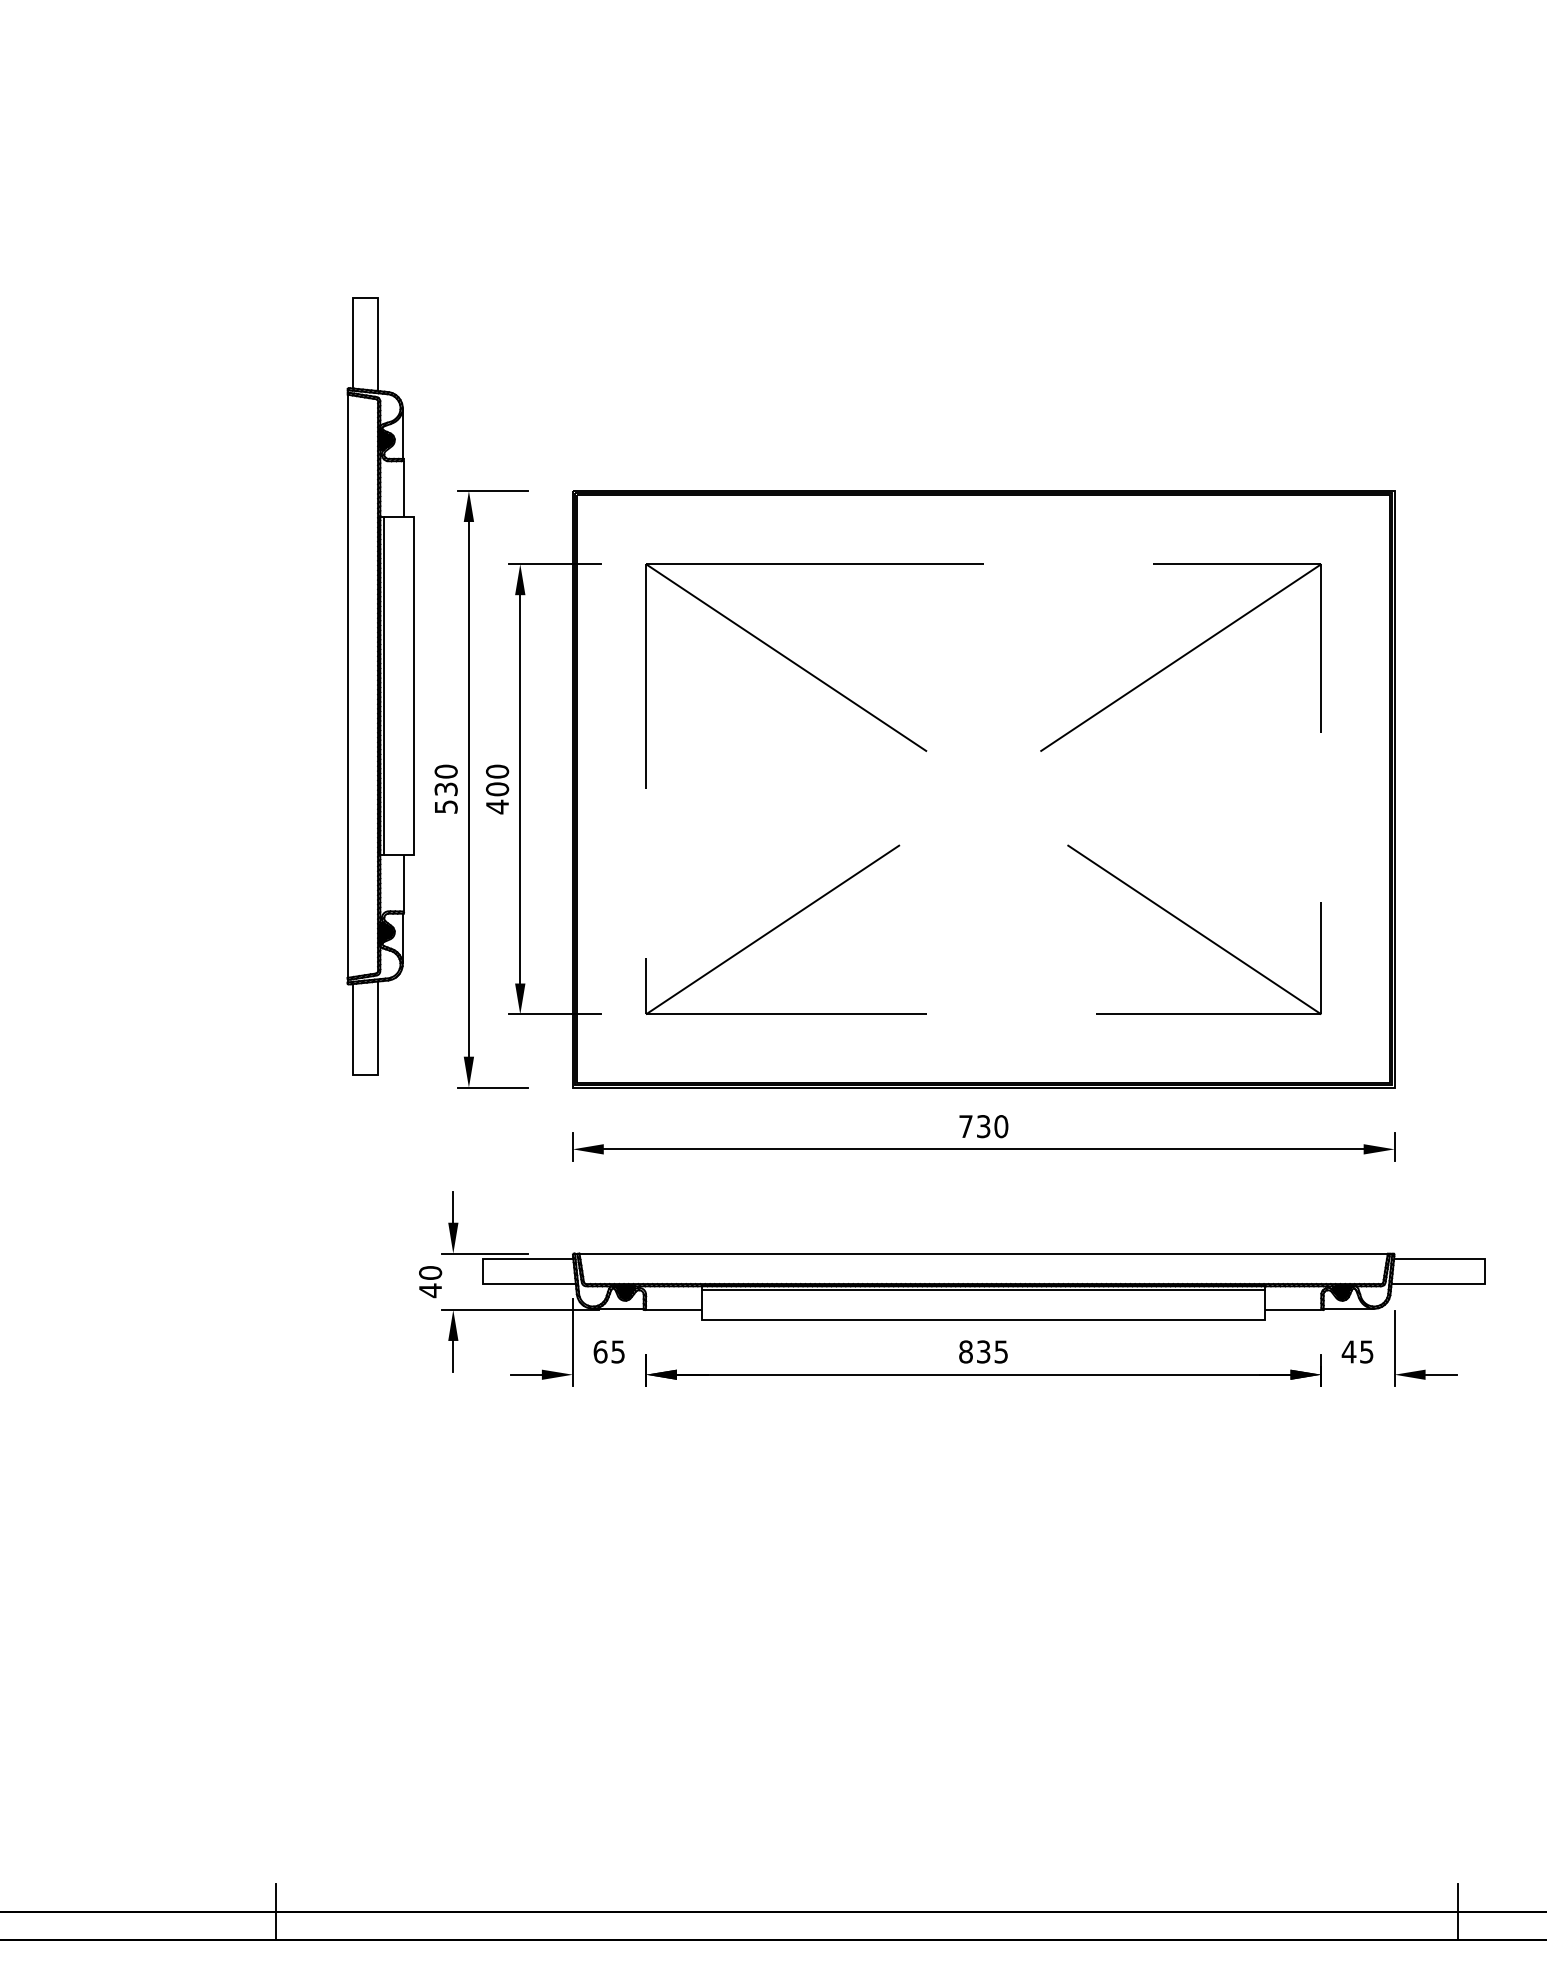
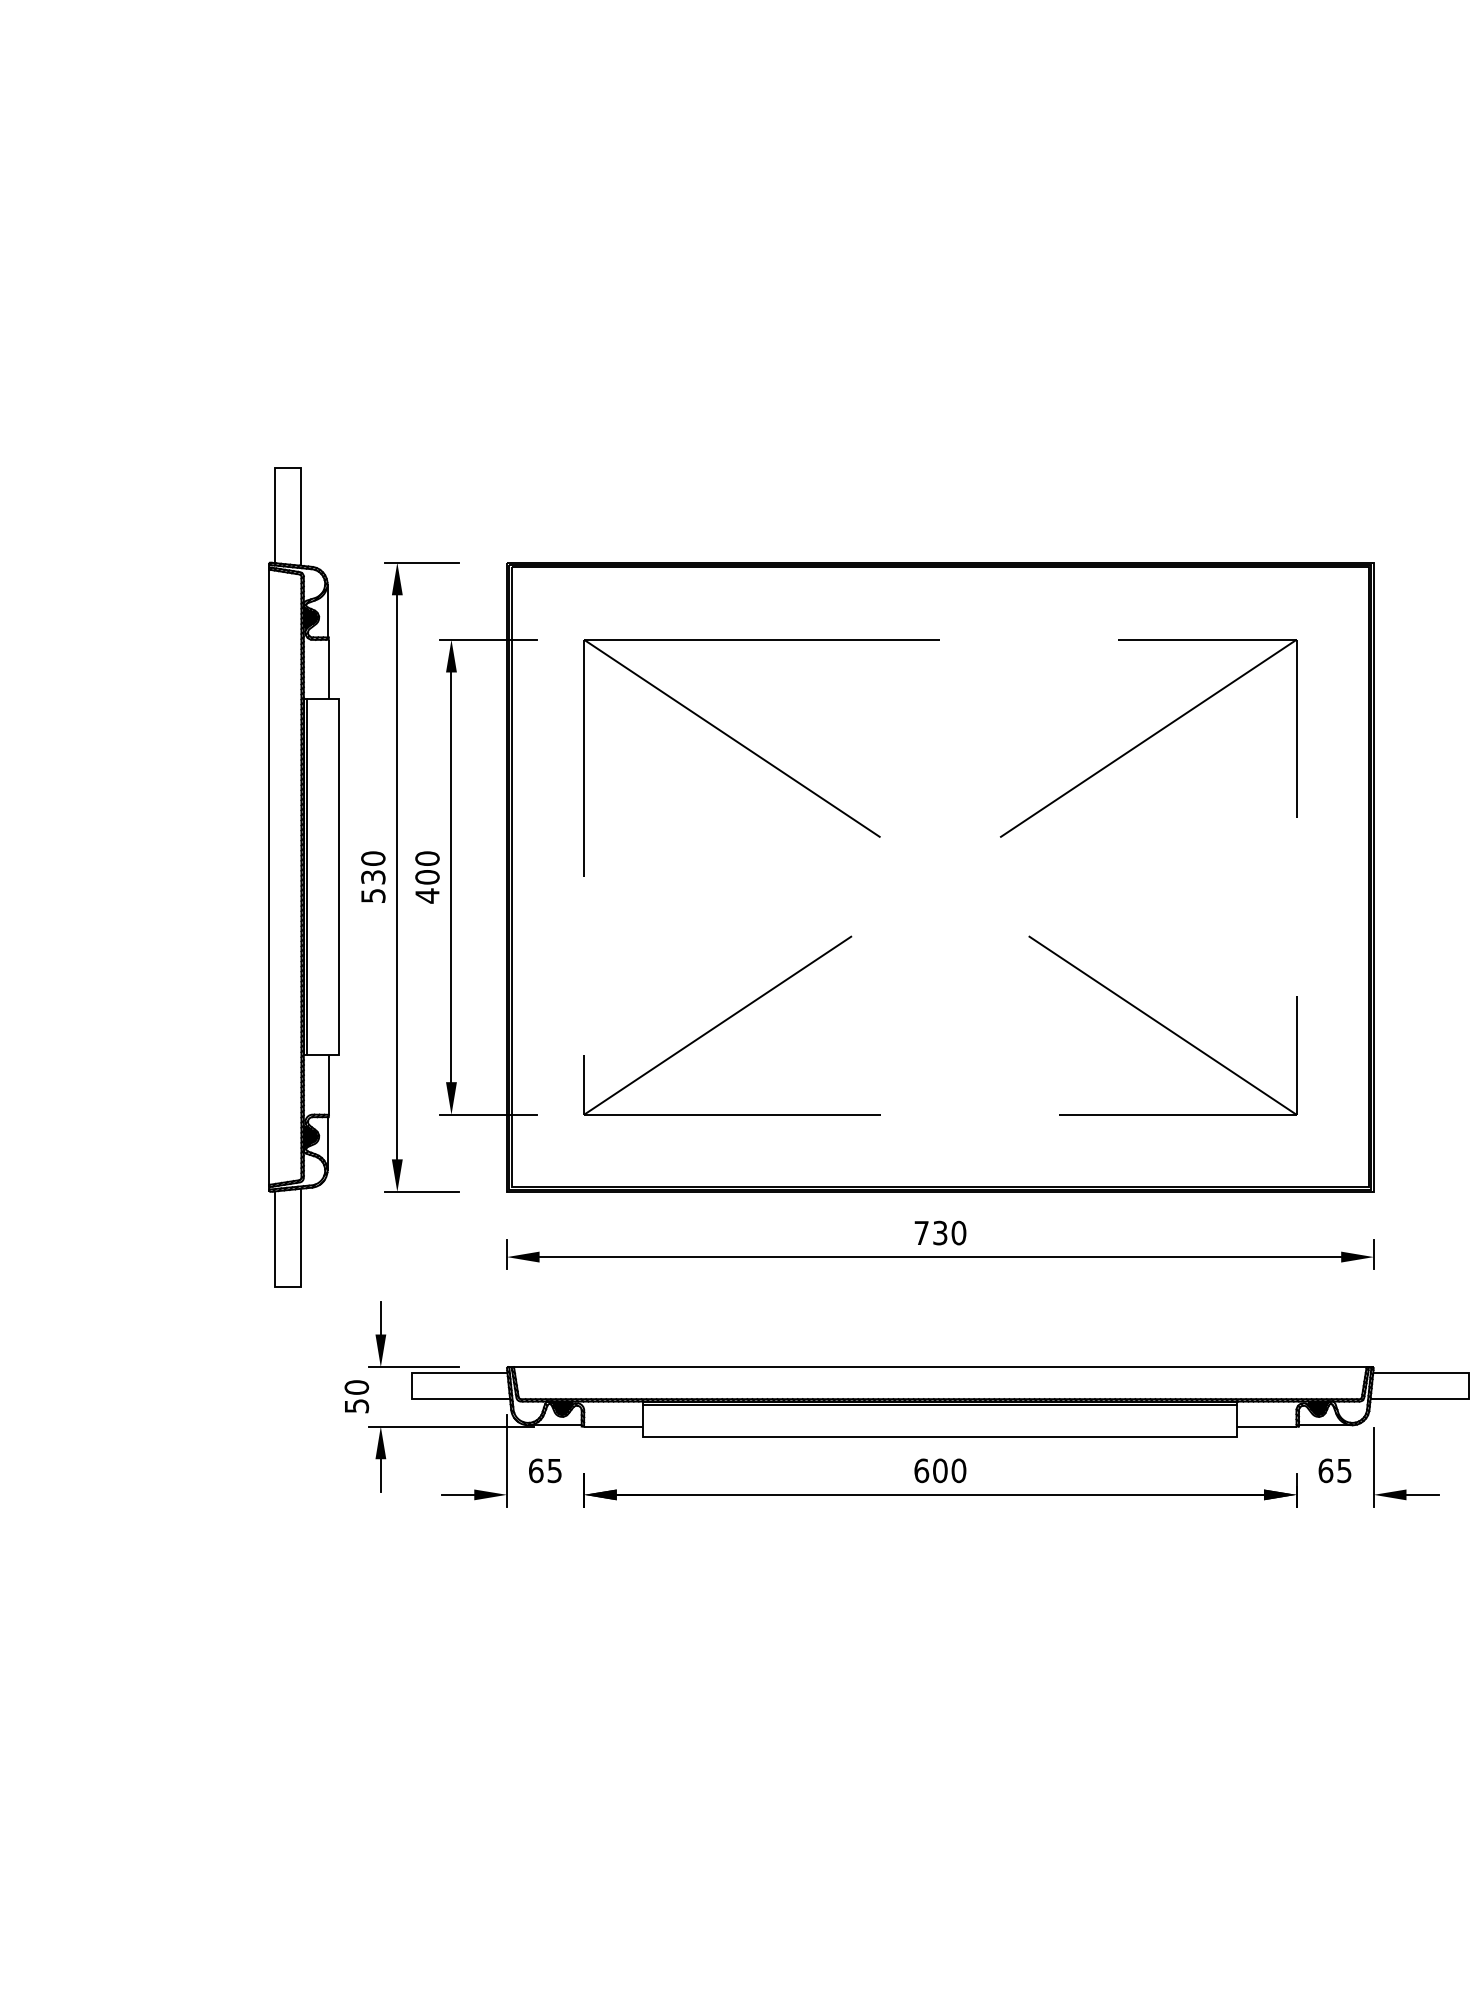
part: (380, 686) -> (304, 877), moved
text: (430, 1290) -> (356, 1405), 40 -> 50
text: (983, 1351) -> (940, 1470), 835 -> 600
text: (1348, 1351) -> (1325, 1470), 45 -> 65

